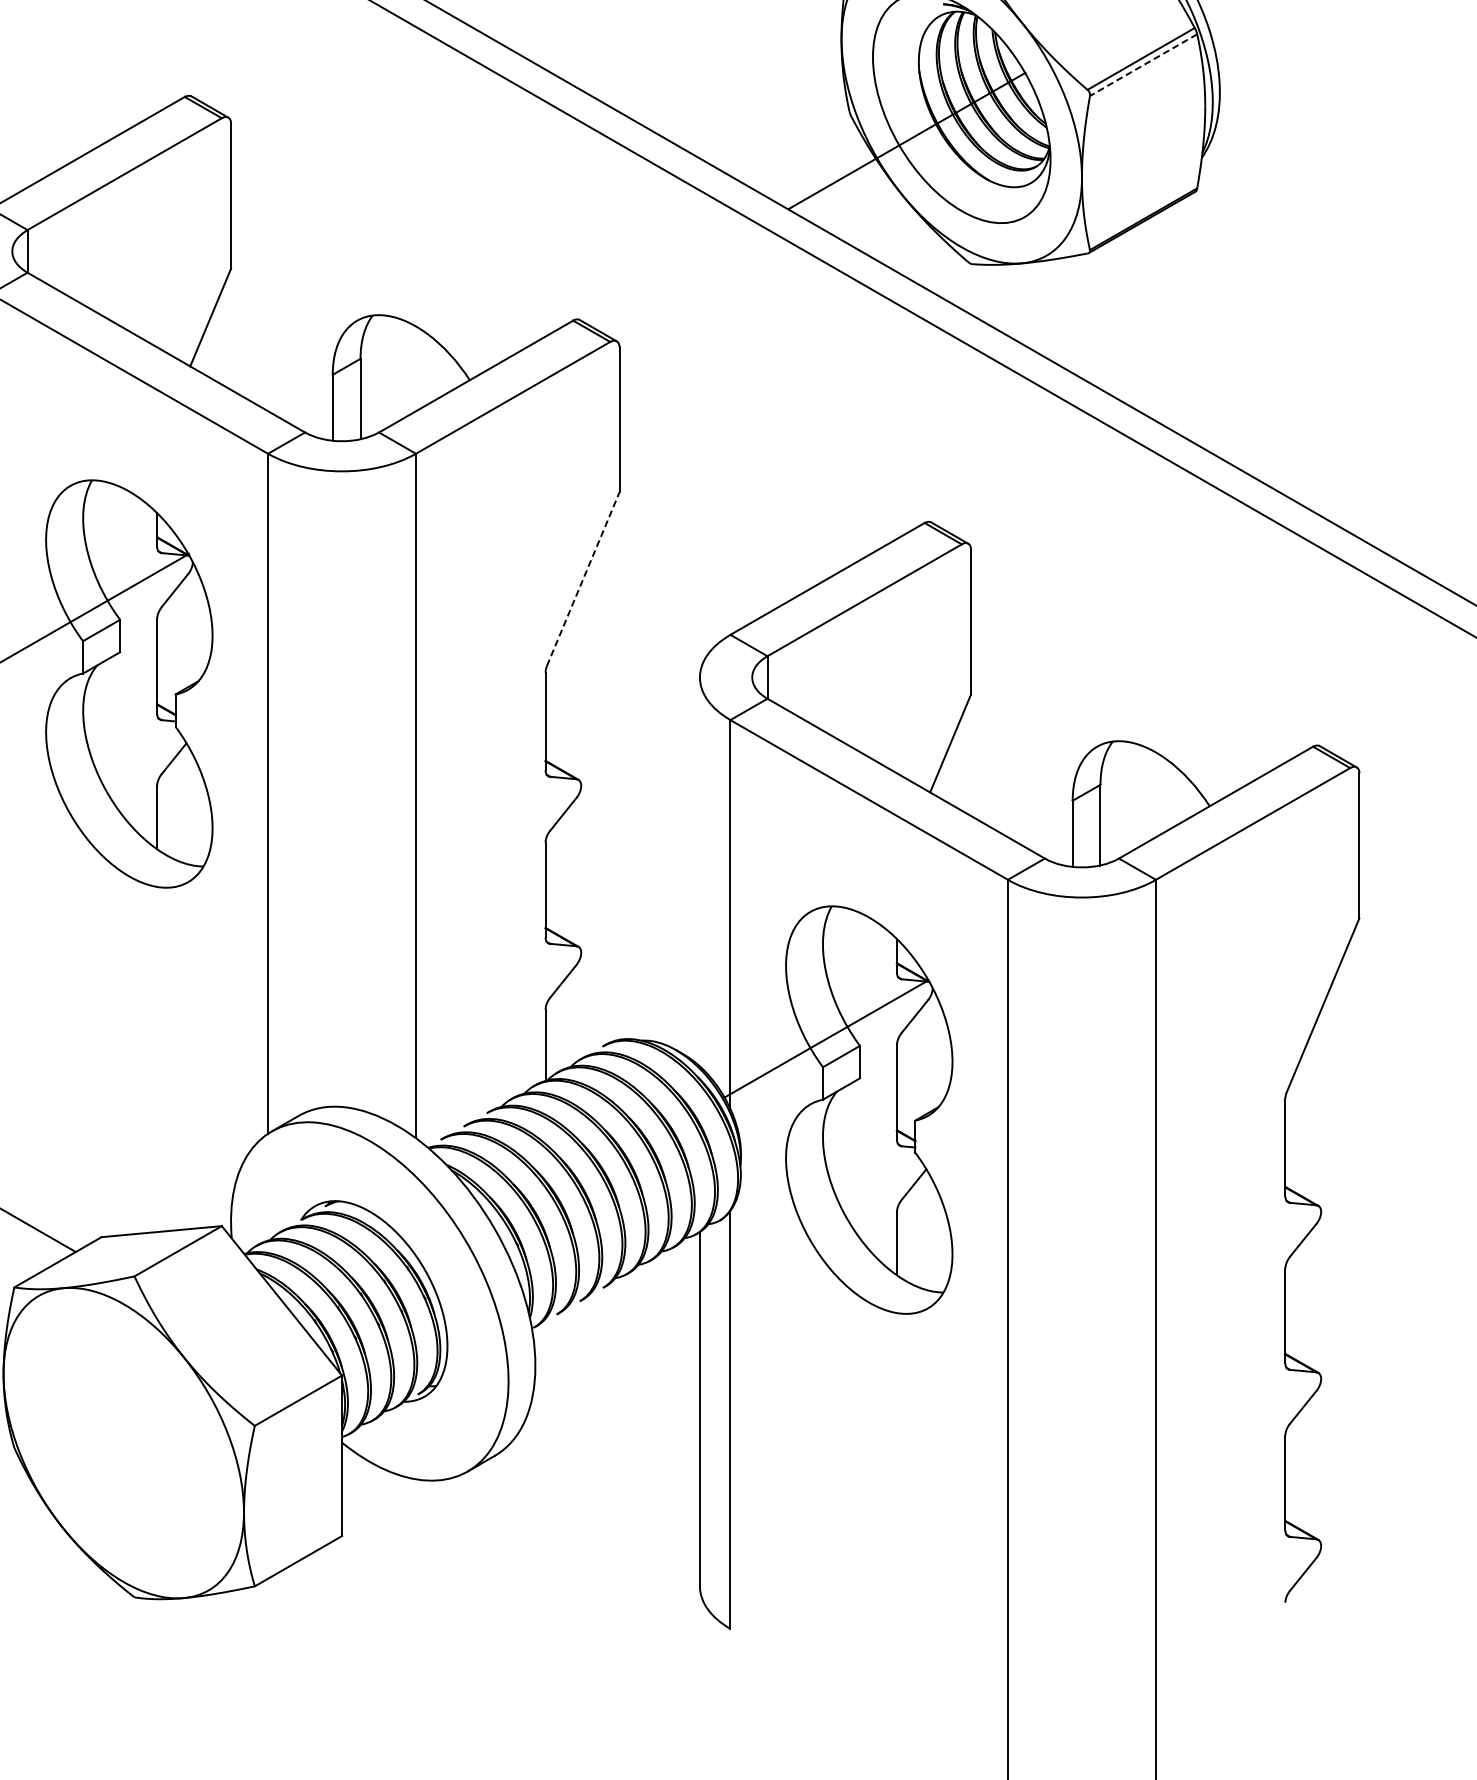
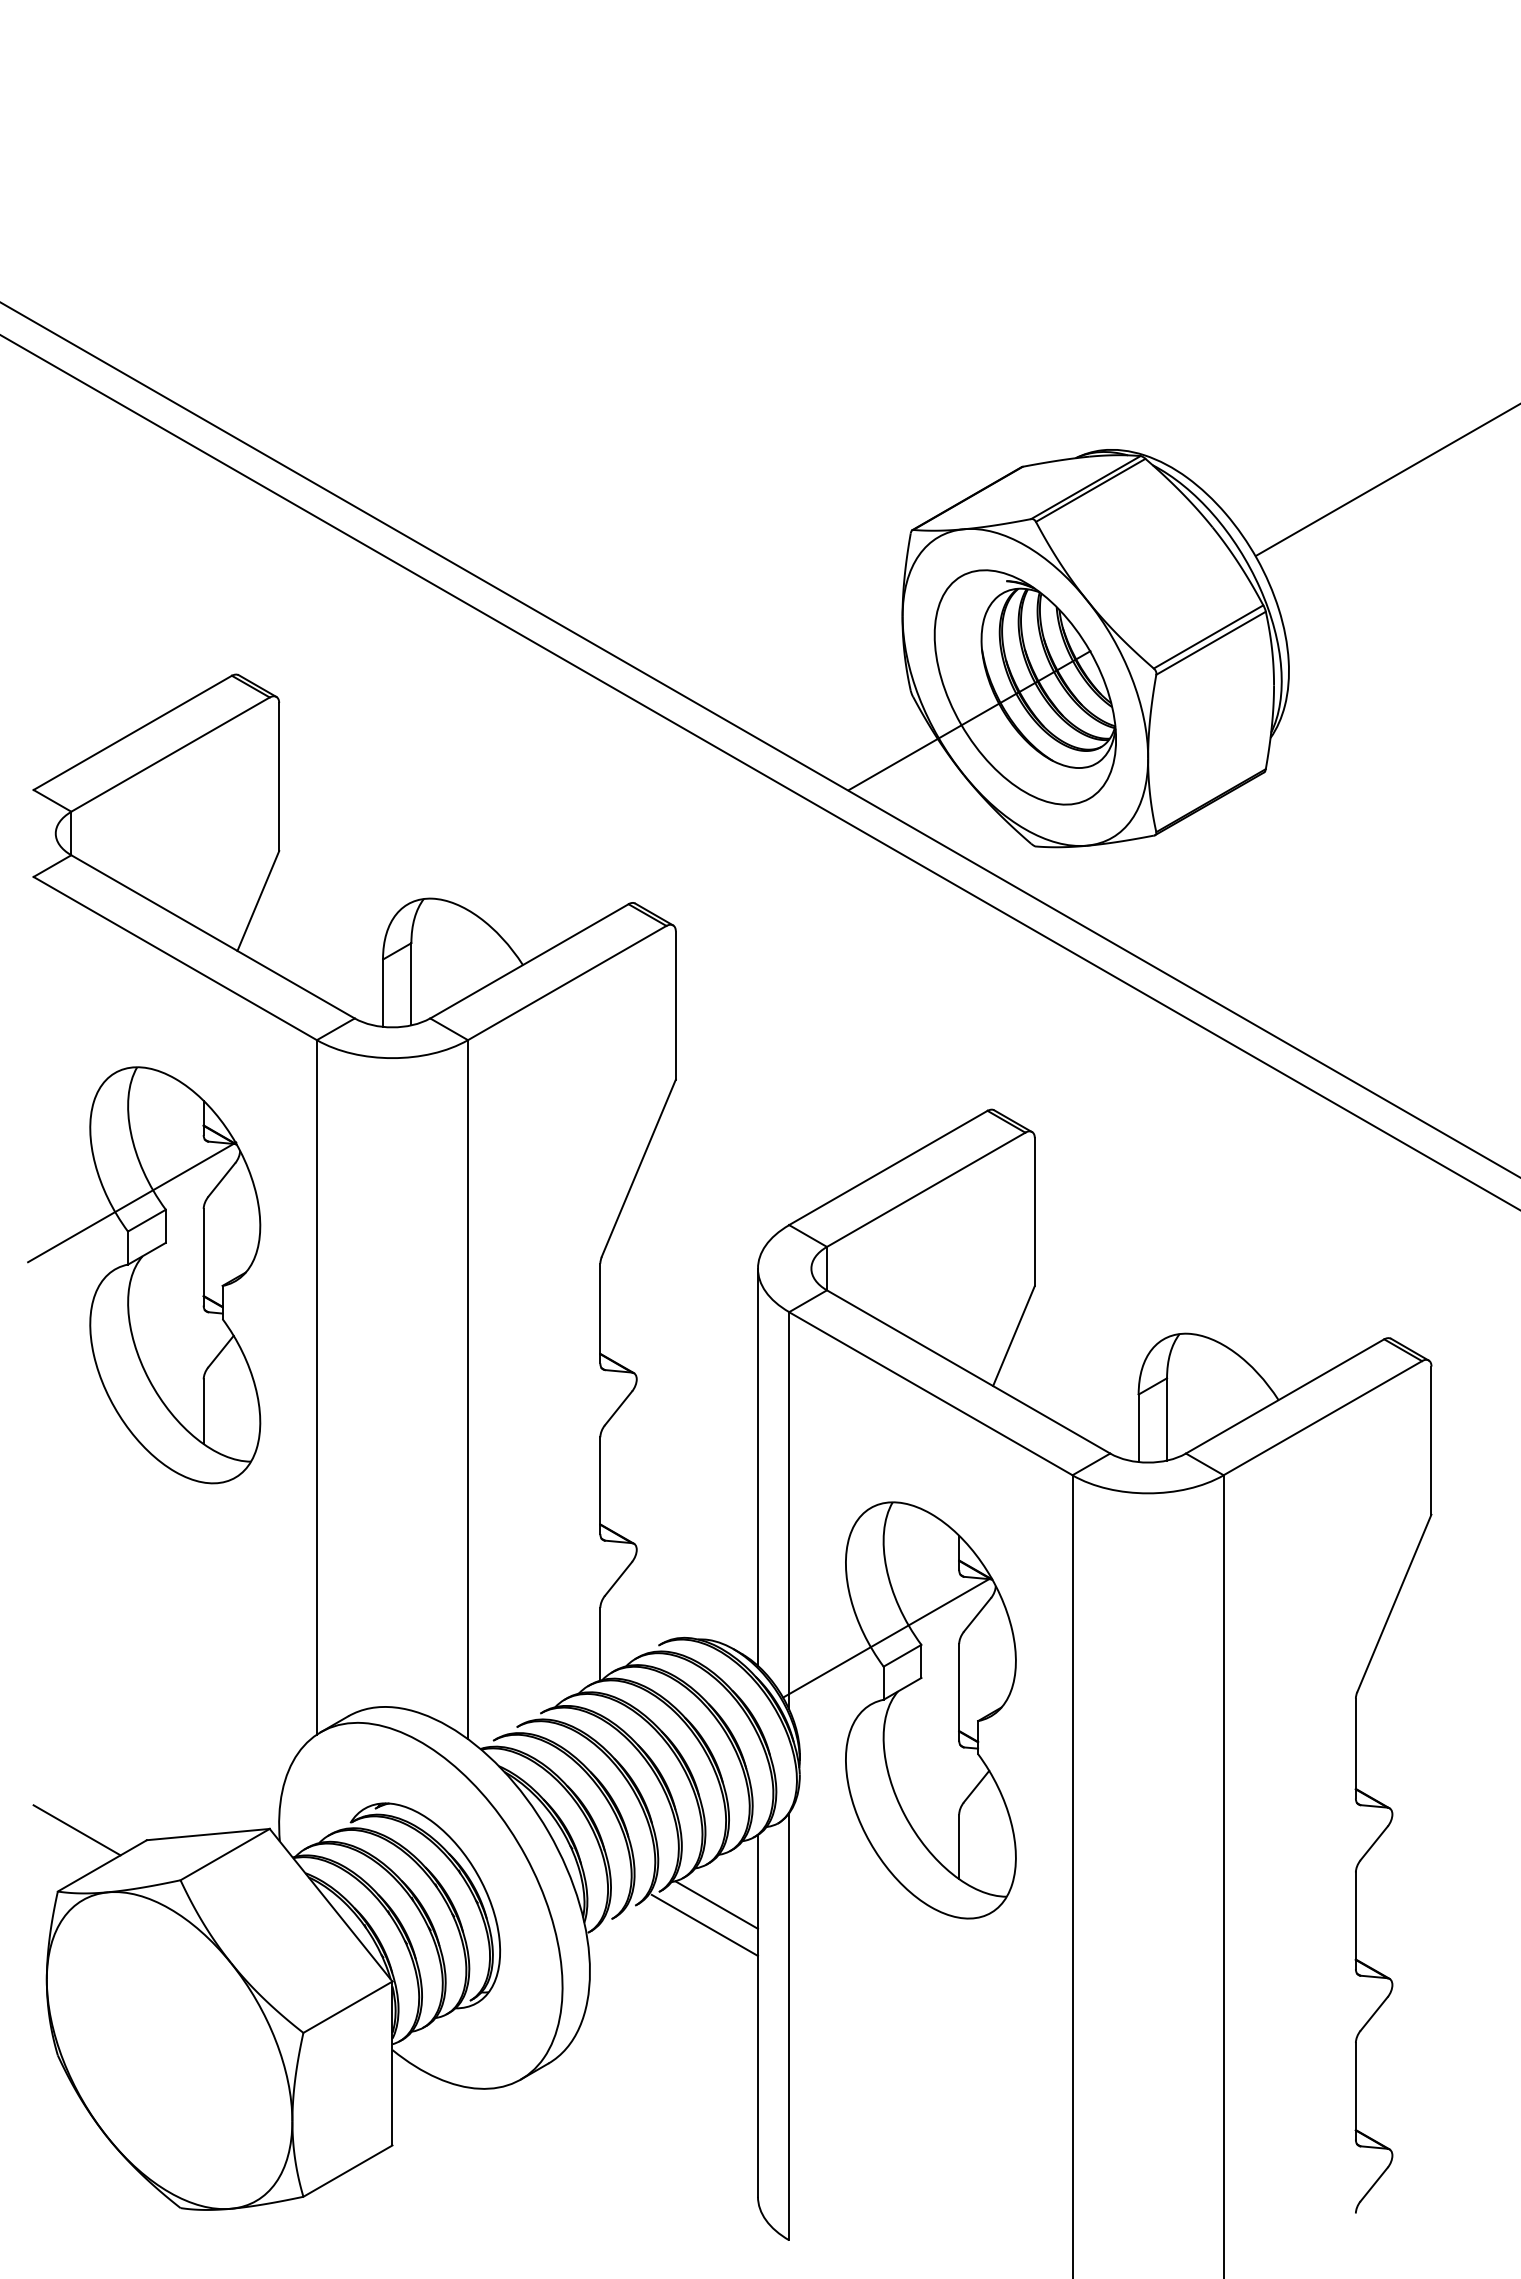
line: (1143, 65) -> (1210, 643), dashed -> solid
line: (583, 578) -> (639, 1167), dashed -> solid
line: (699, 871) -> (757, 1466), added
line: (659, 1300) -> (716, 1904), added
line: (647, 1319) -> (704, 1924), added

